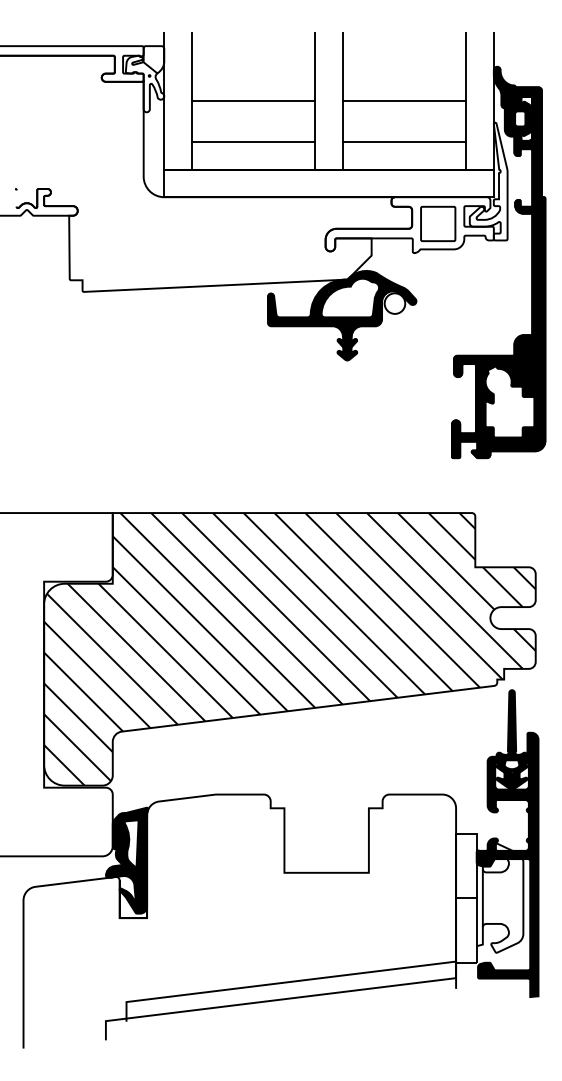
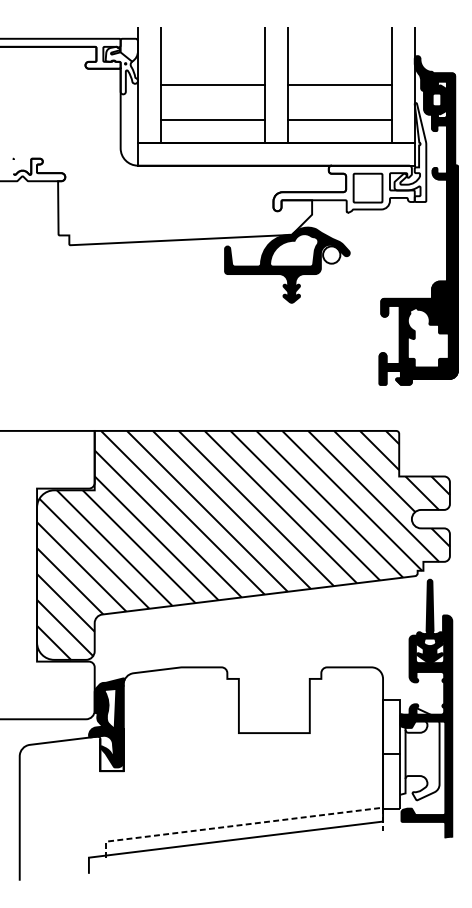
line: (295, 981) -> (248, 824), solid -> dashed

